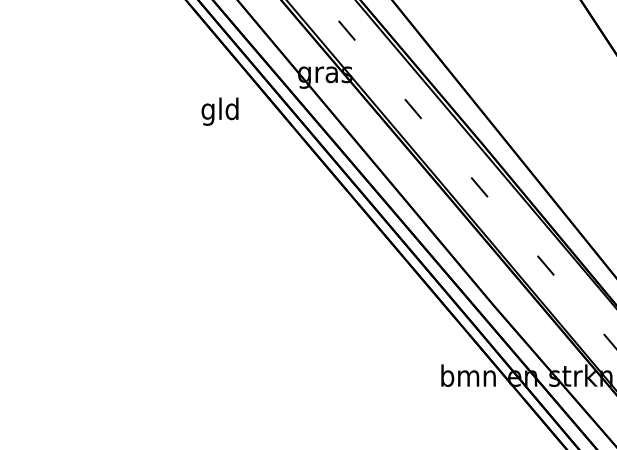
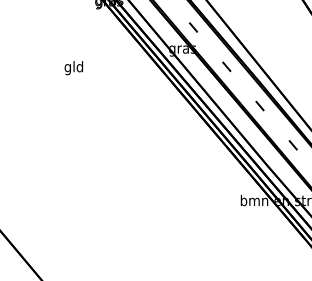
text: (219, 112) -> (73, 68), moved

